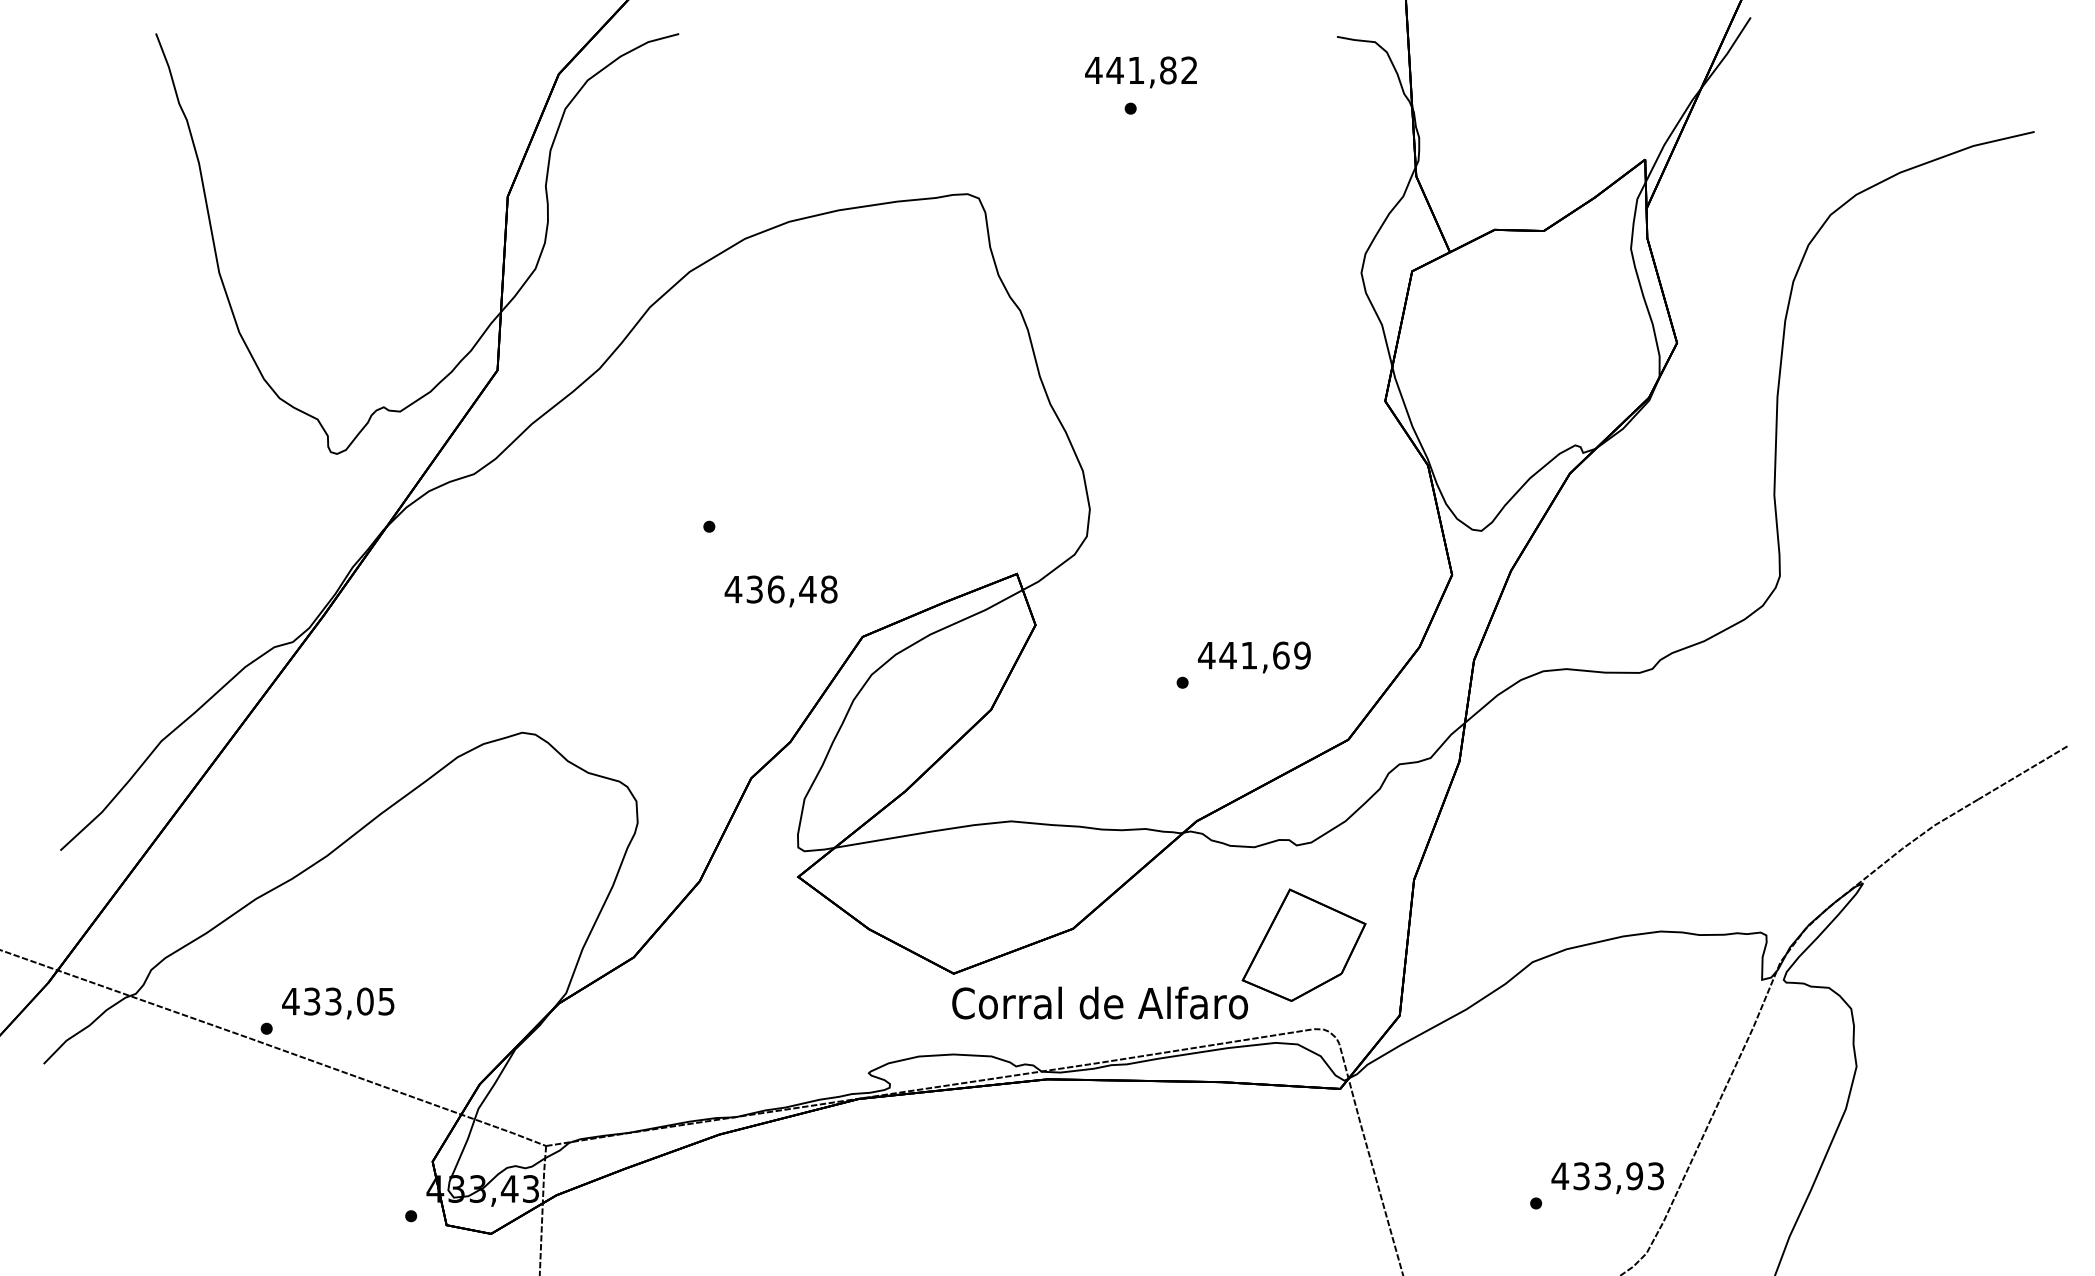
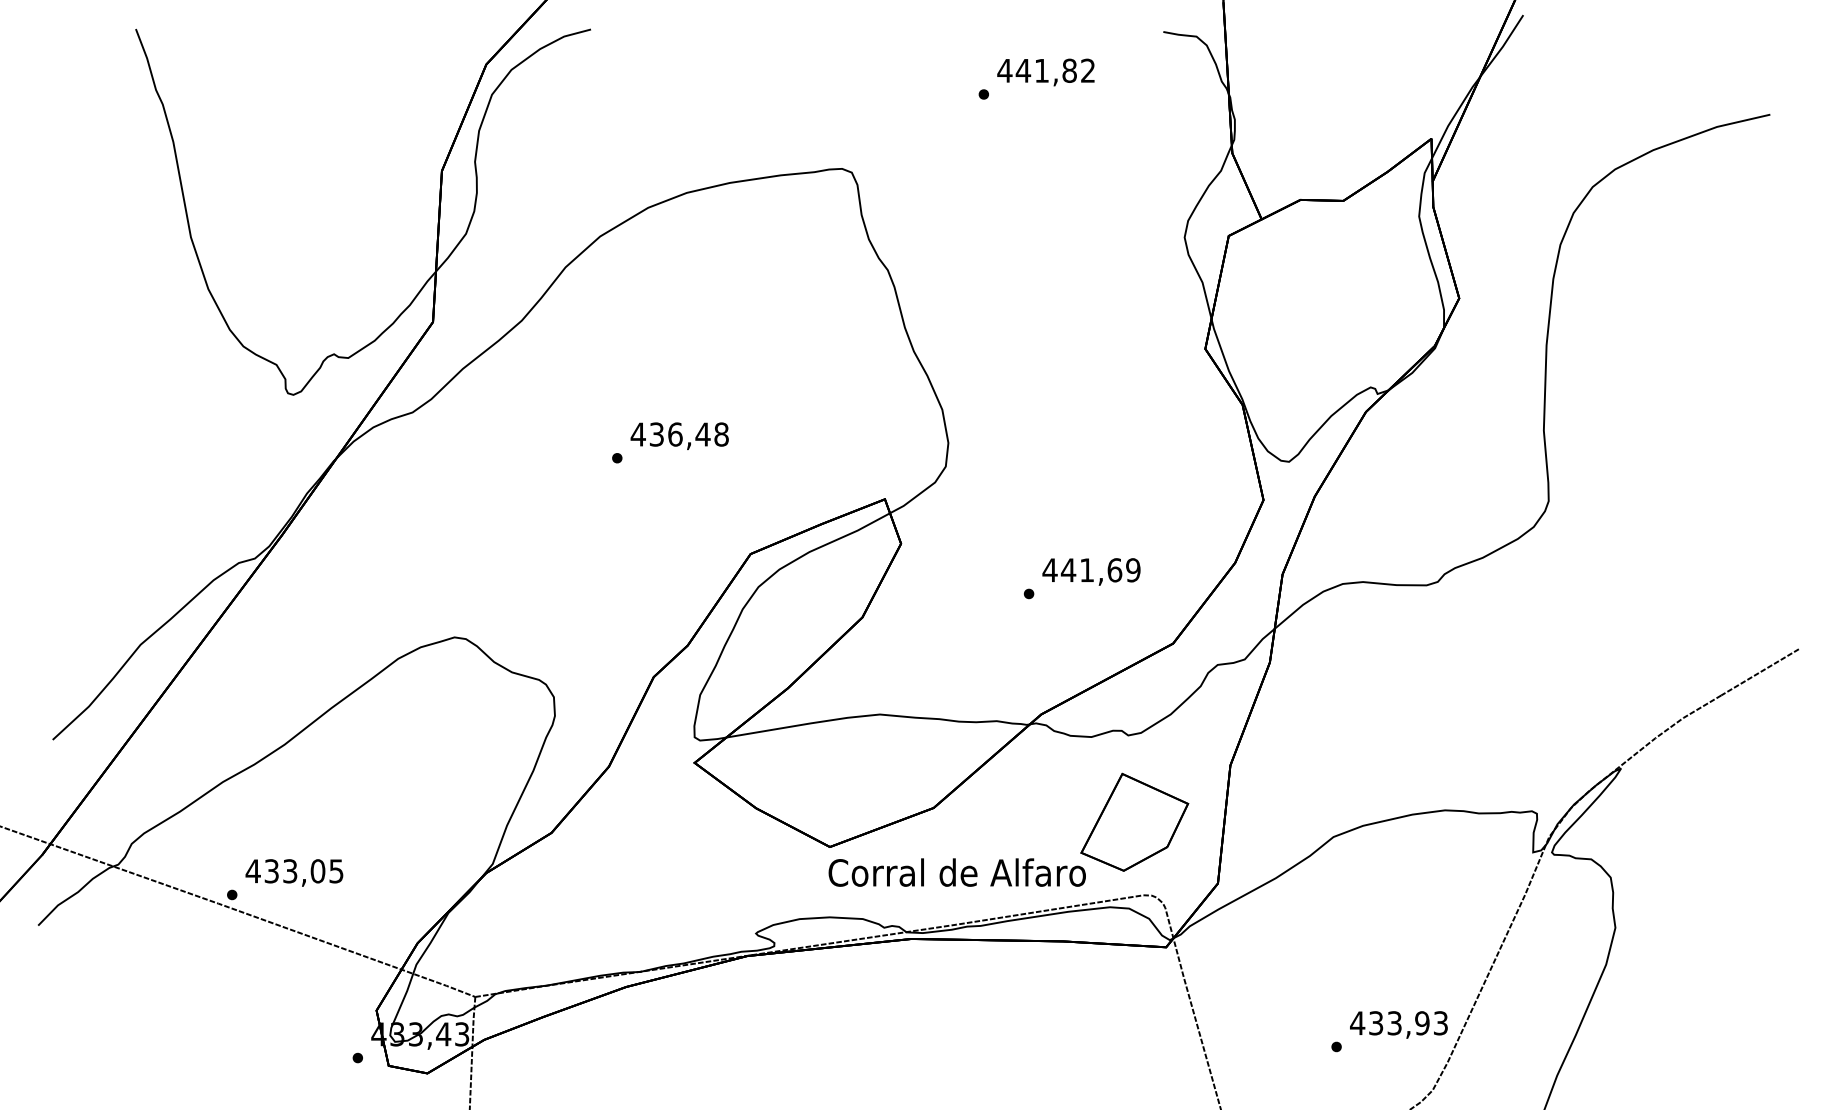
text: (1140, 72) -> (1045, 72), moved
text: (780, 591) -> (679, 436), moved

